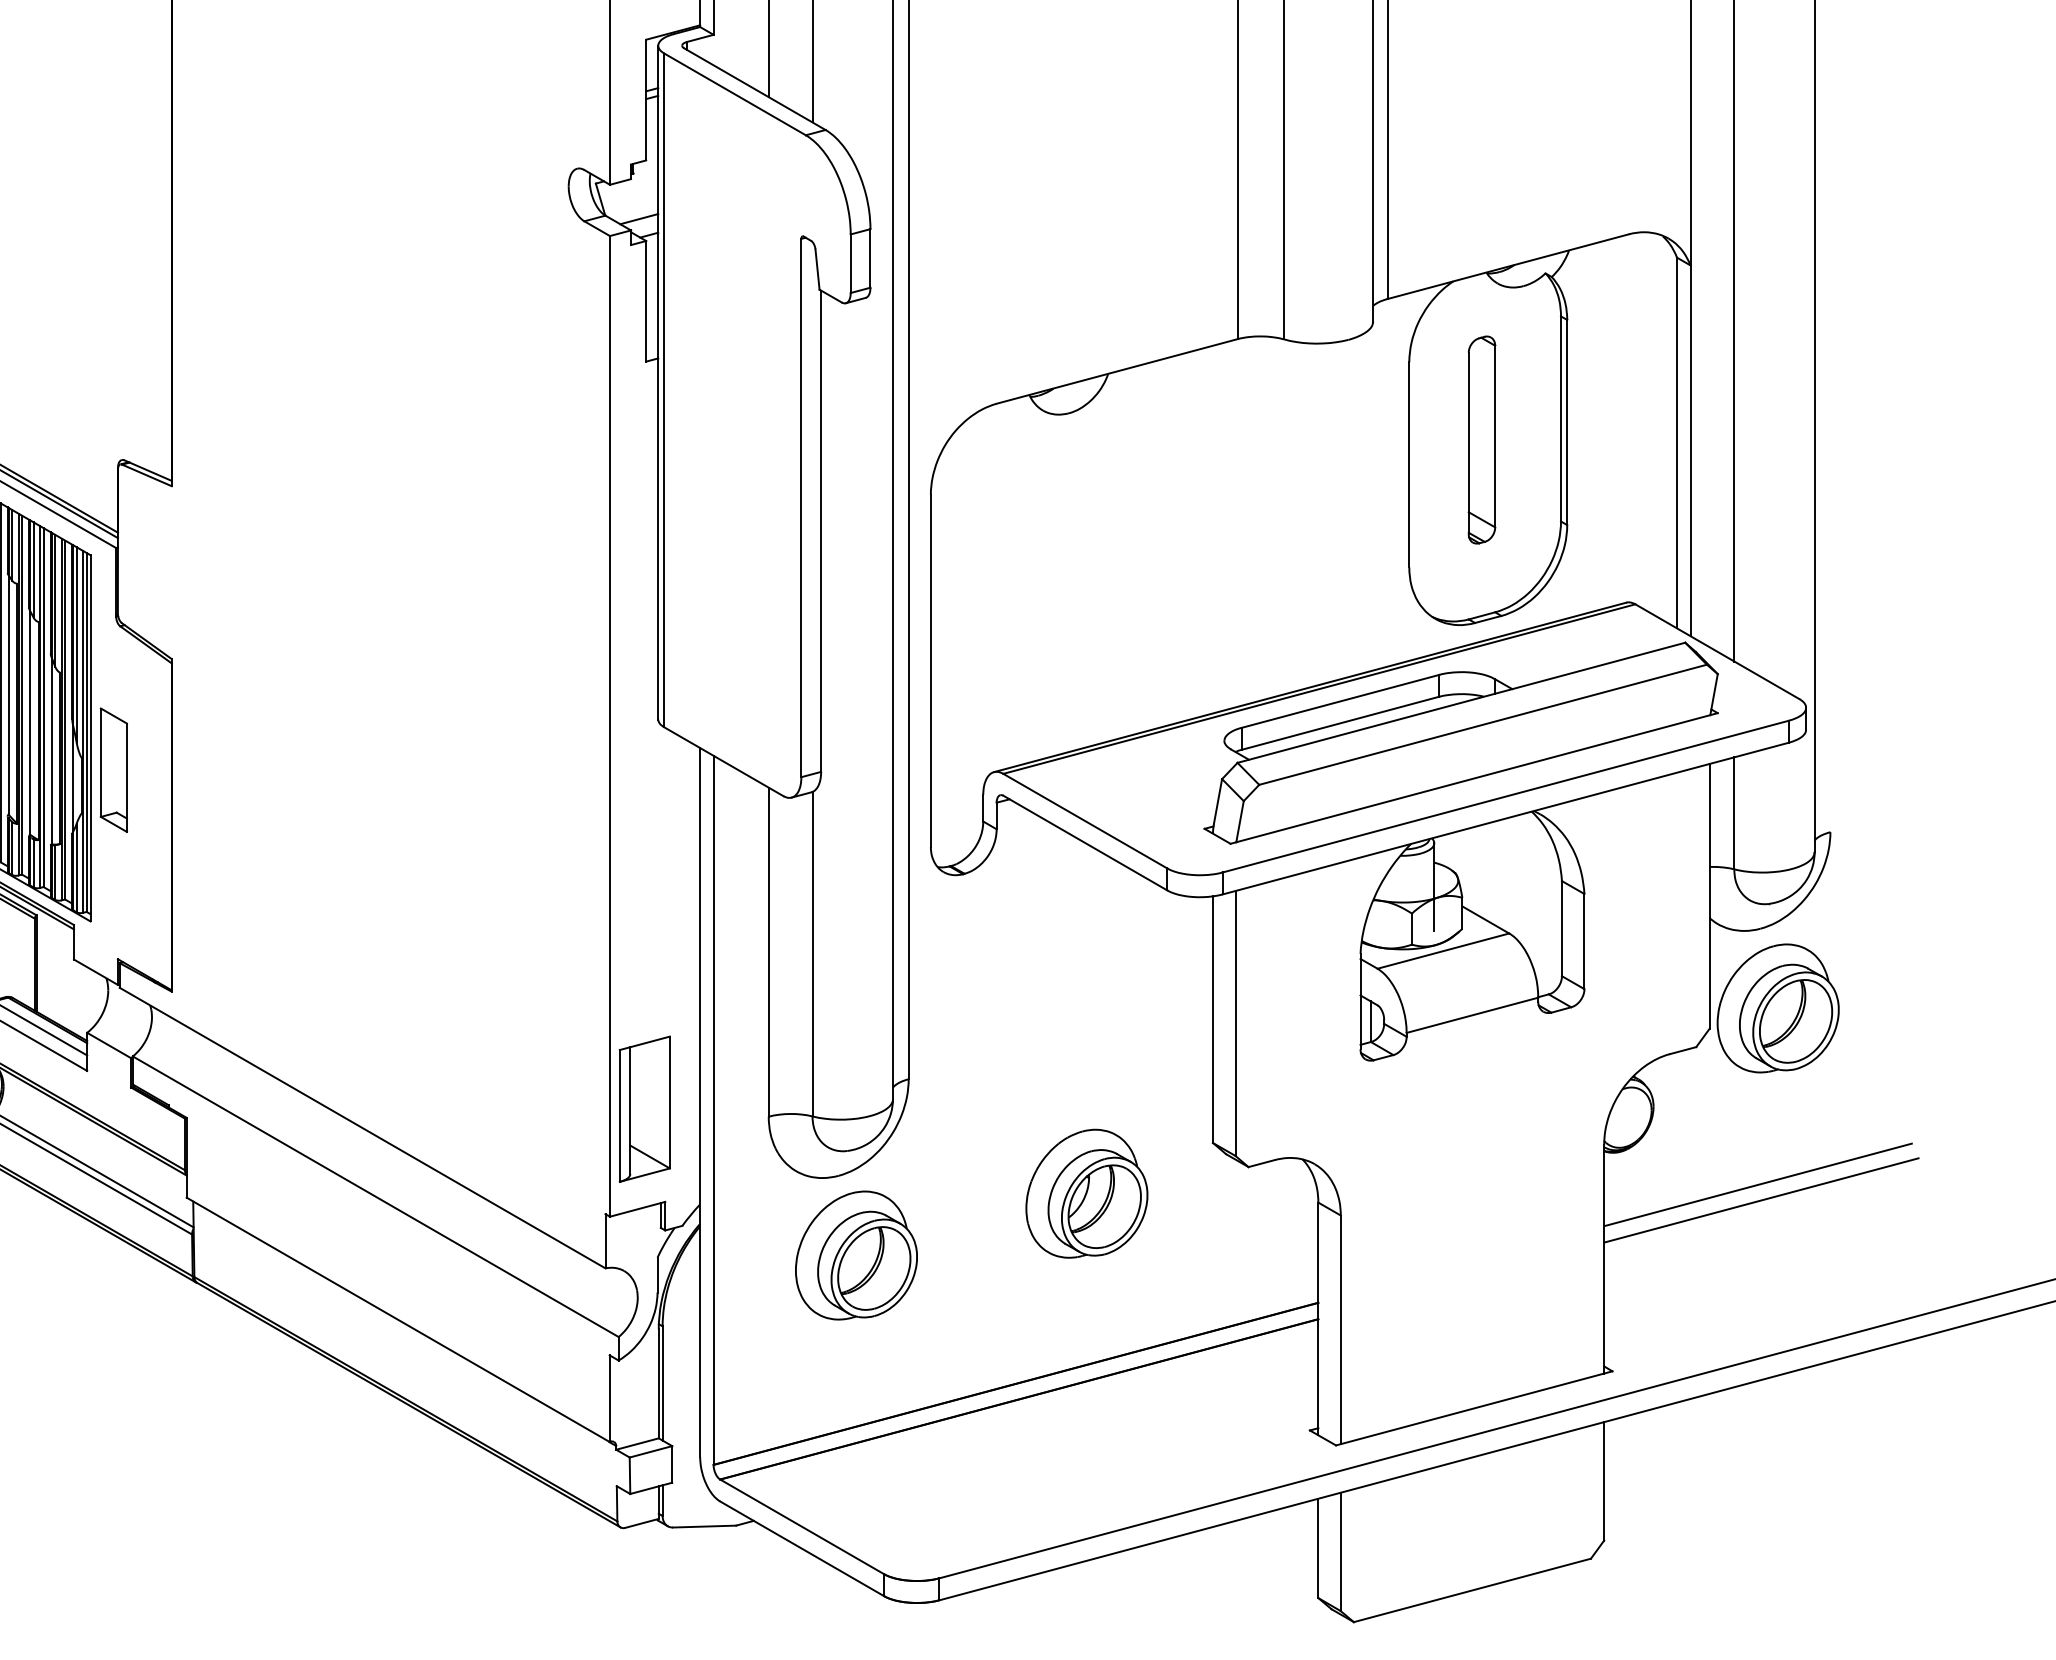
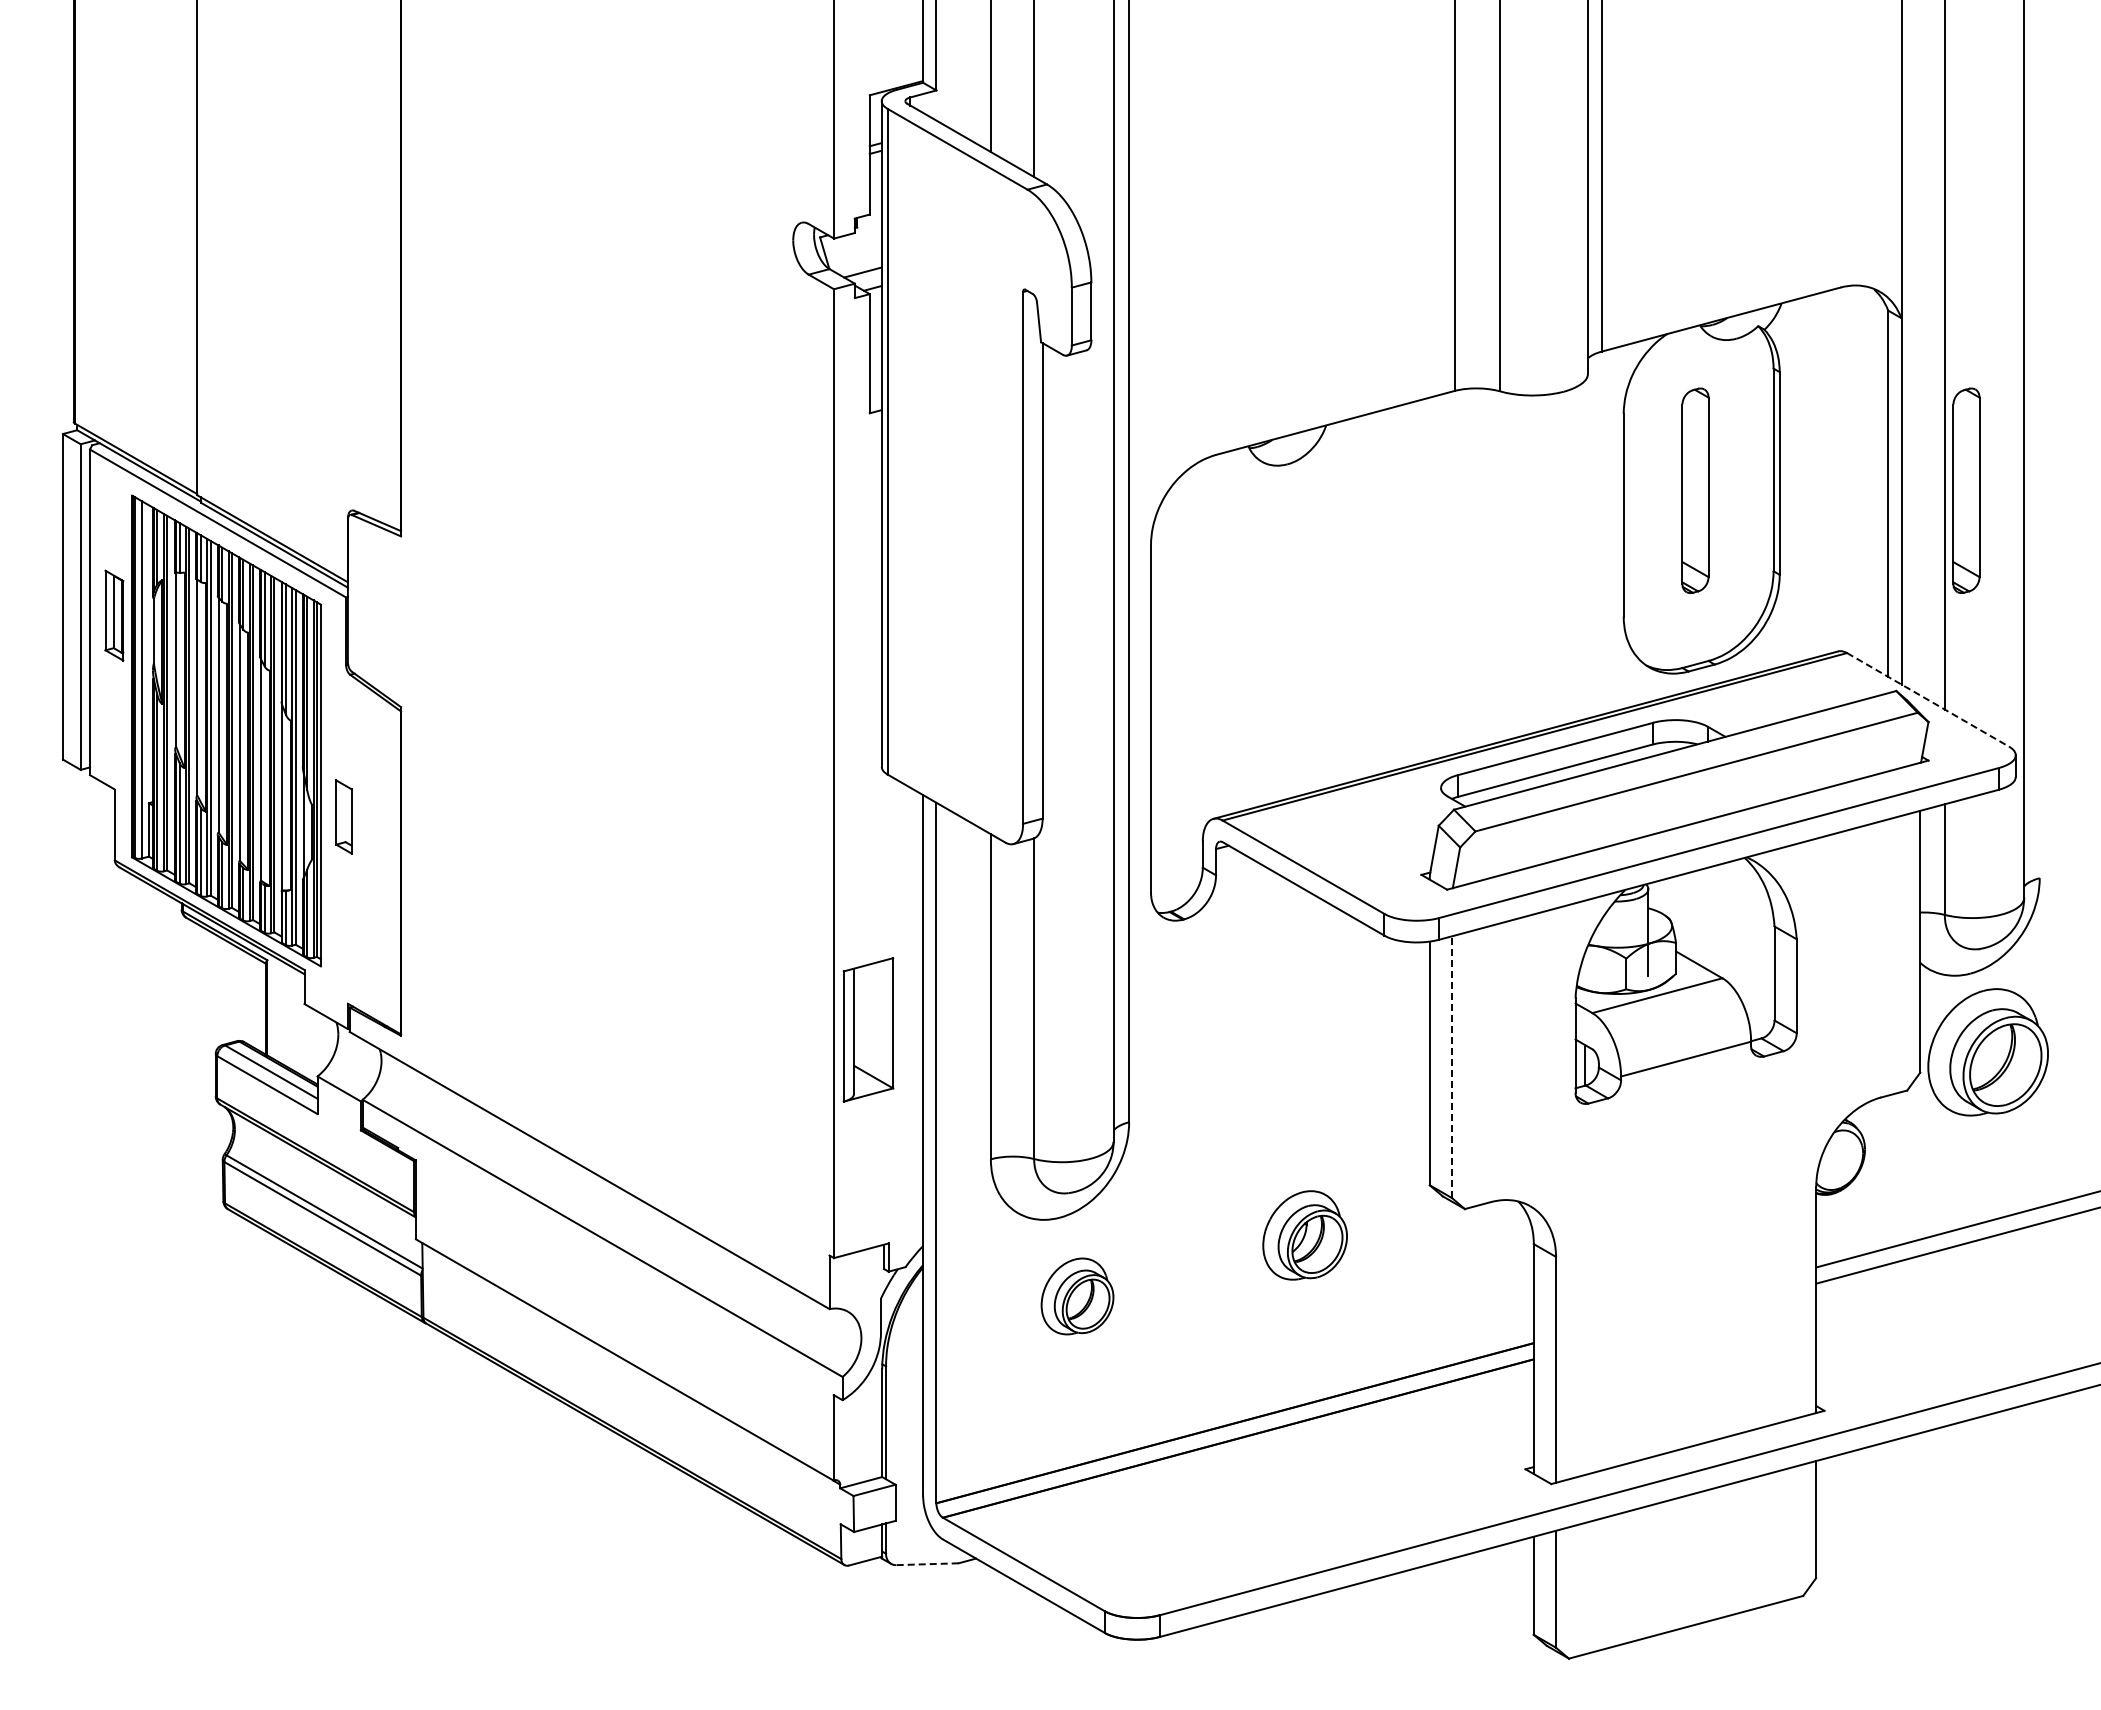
part: (1756, 439) -> (1966, 490), added
line: (1717, 652) -> (1928, 700), solid -> dashed
part: (113, 769) -> (343, 816), size x0.6
line: (1234, 1023) -> (1451, 1067), solid -> dashed
part: (644, 1108) -> (868, 1029), moved
part: (1086, 1193) -> (1304, 1235), size x0.7
part: (856, 1255) -> (1077, 1296), size x0.6
line: (703, 1526) -> (926, 1564), solid -> dashed

